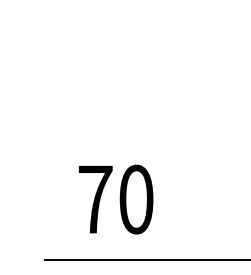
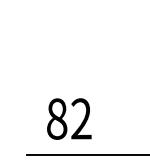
text: (116, 198) -> (69, 118), 70 -> 82

